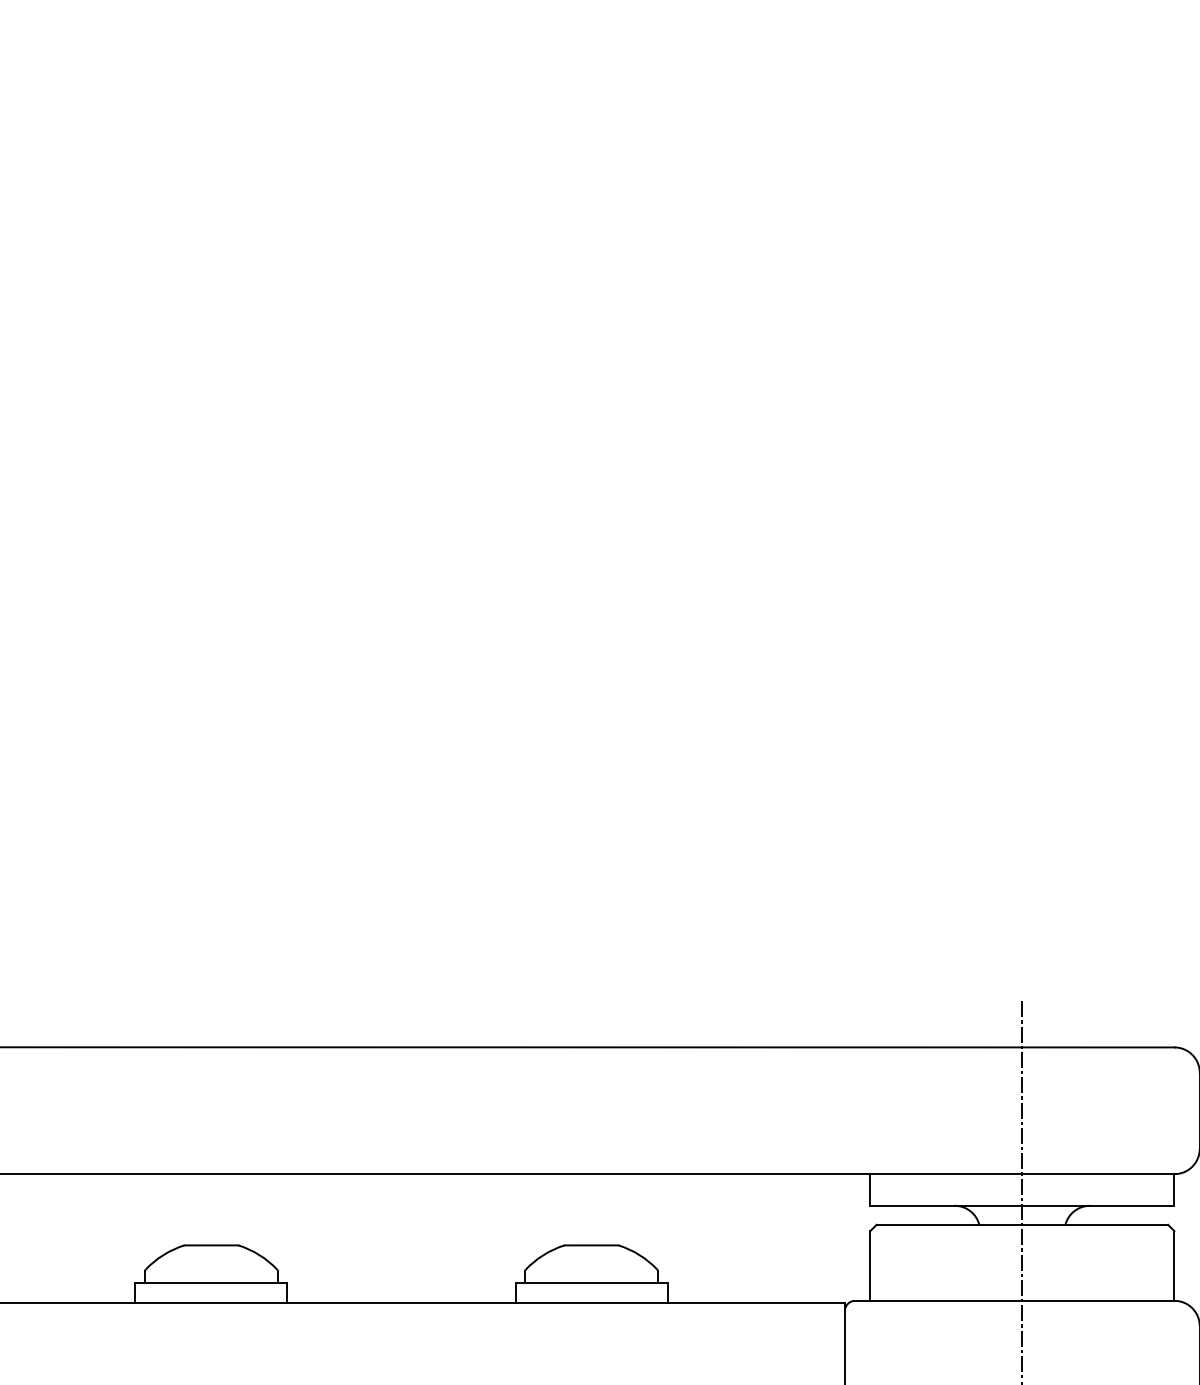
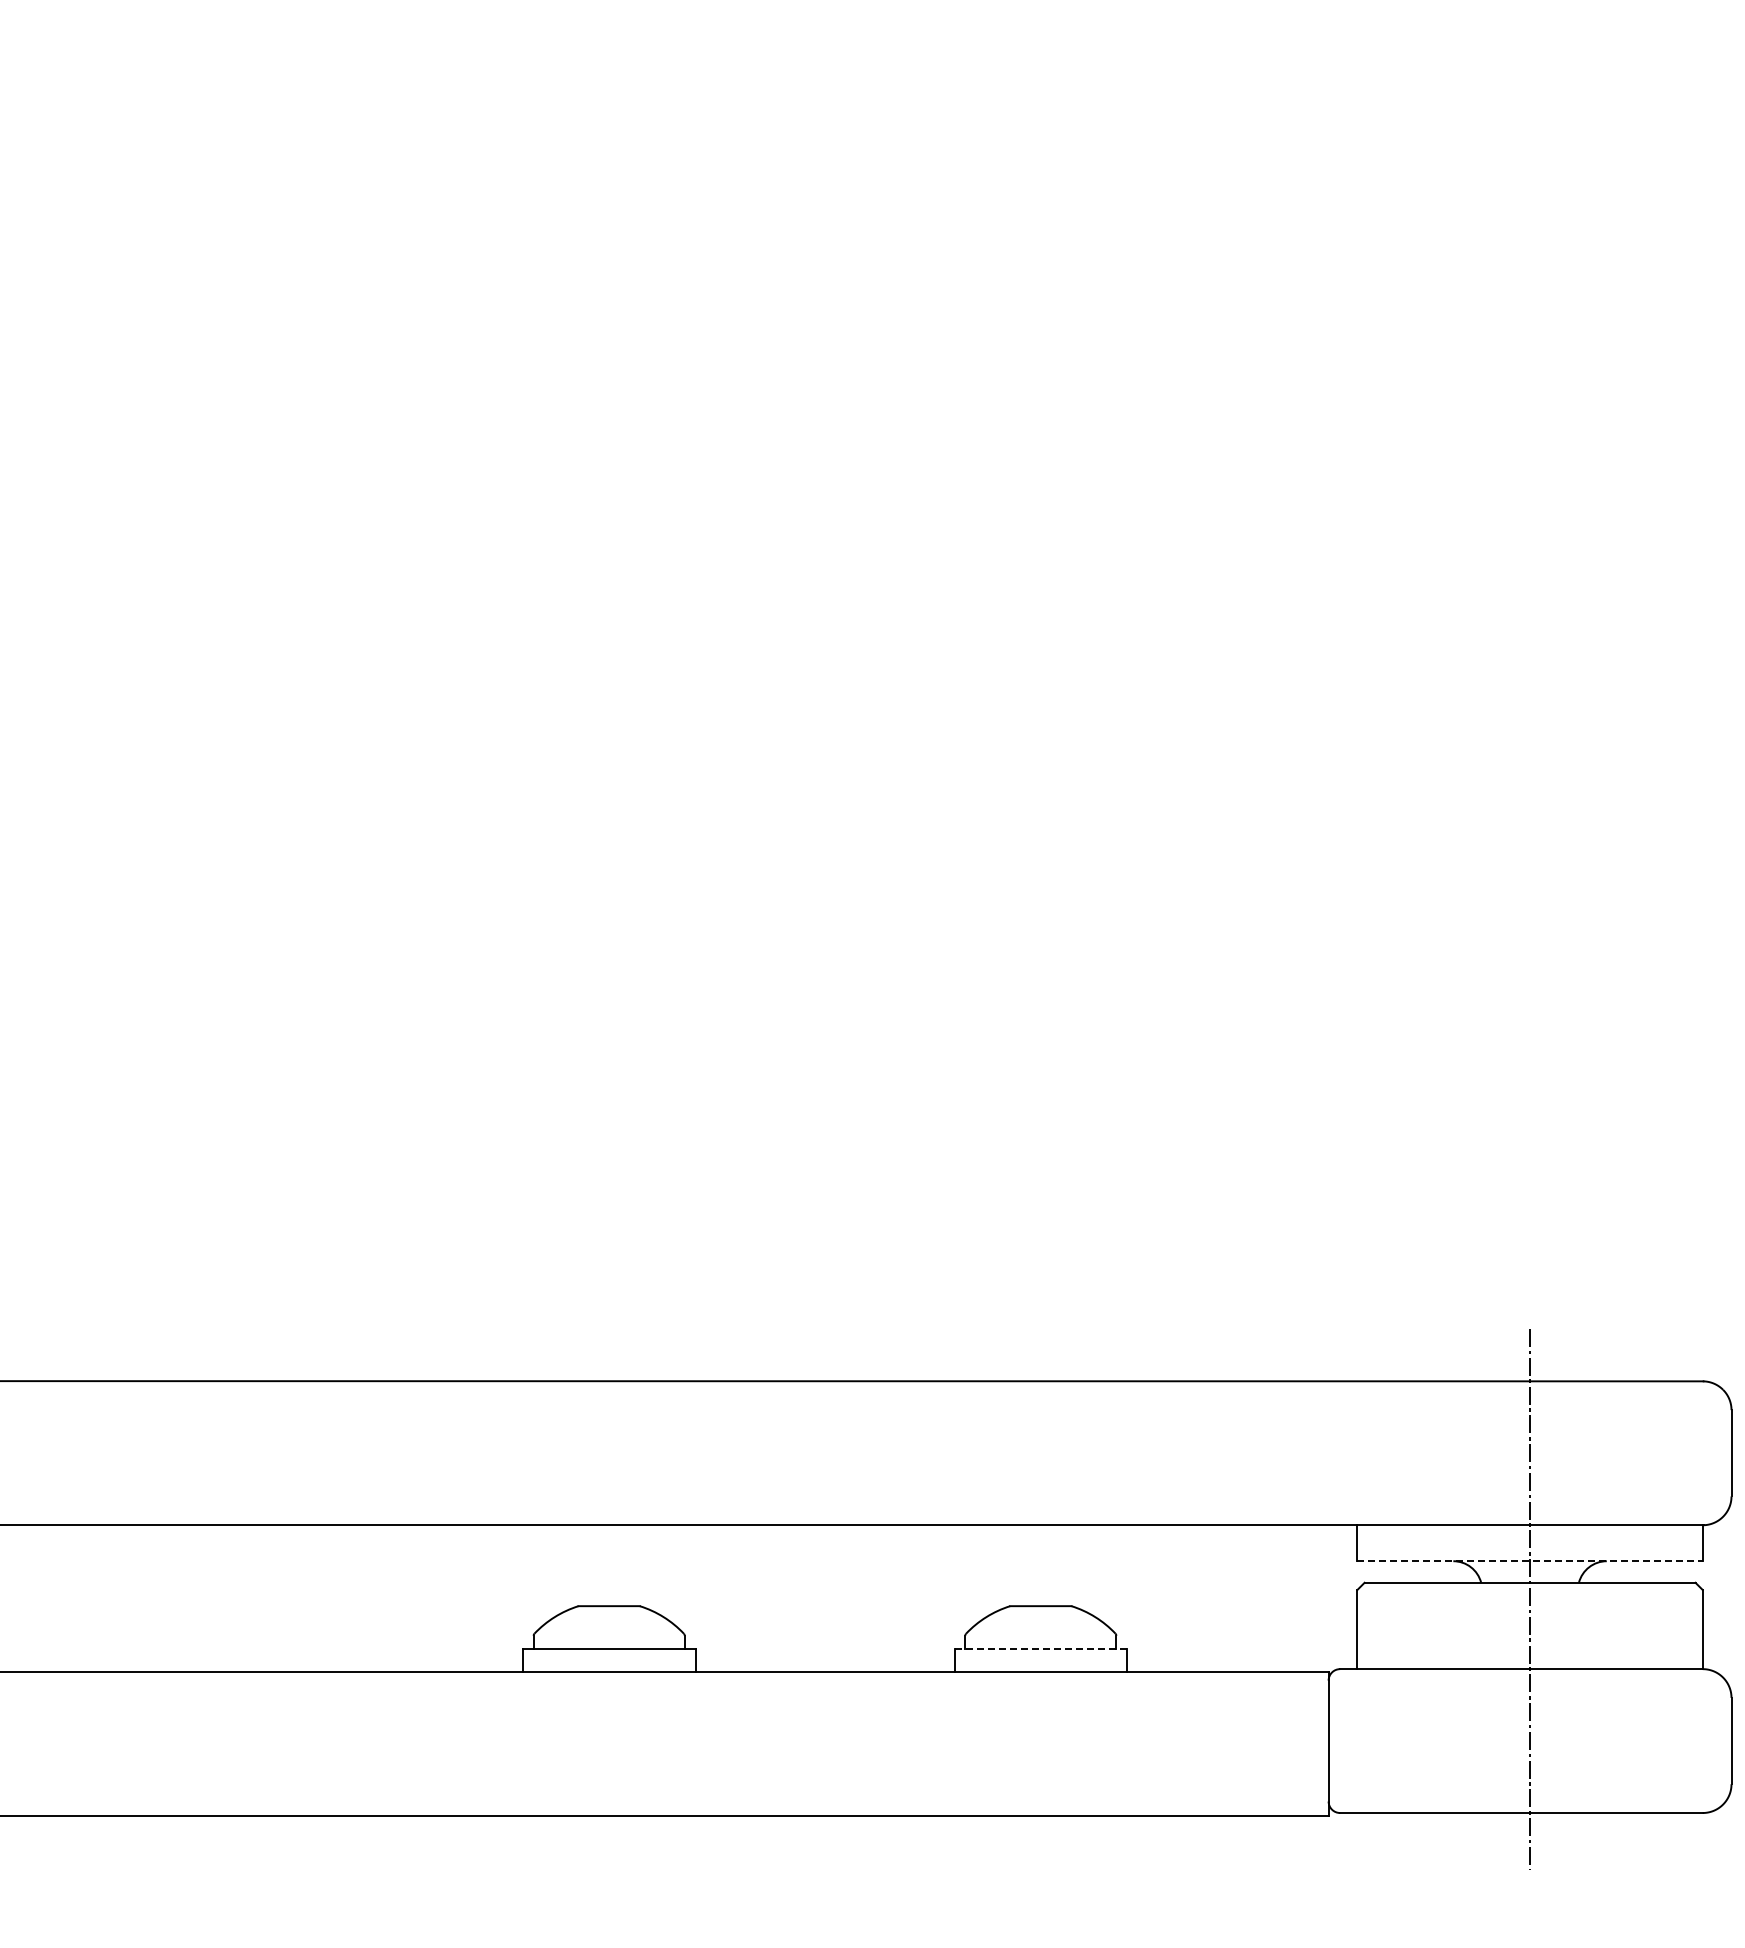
line: (1022, 1206) -> (1530, 1561), solid -> dashed
line: (592, 1282) -> (1041, 1648), solid -> dashed

